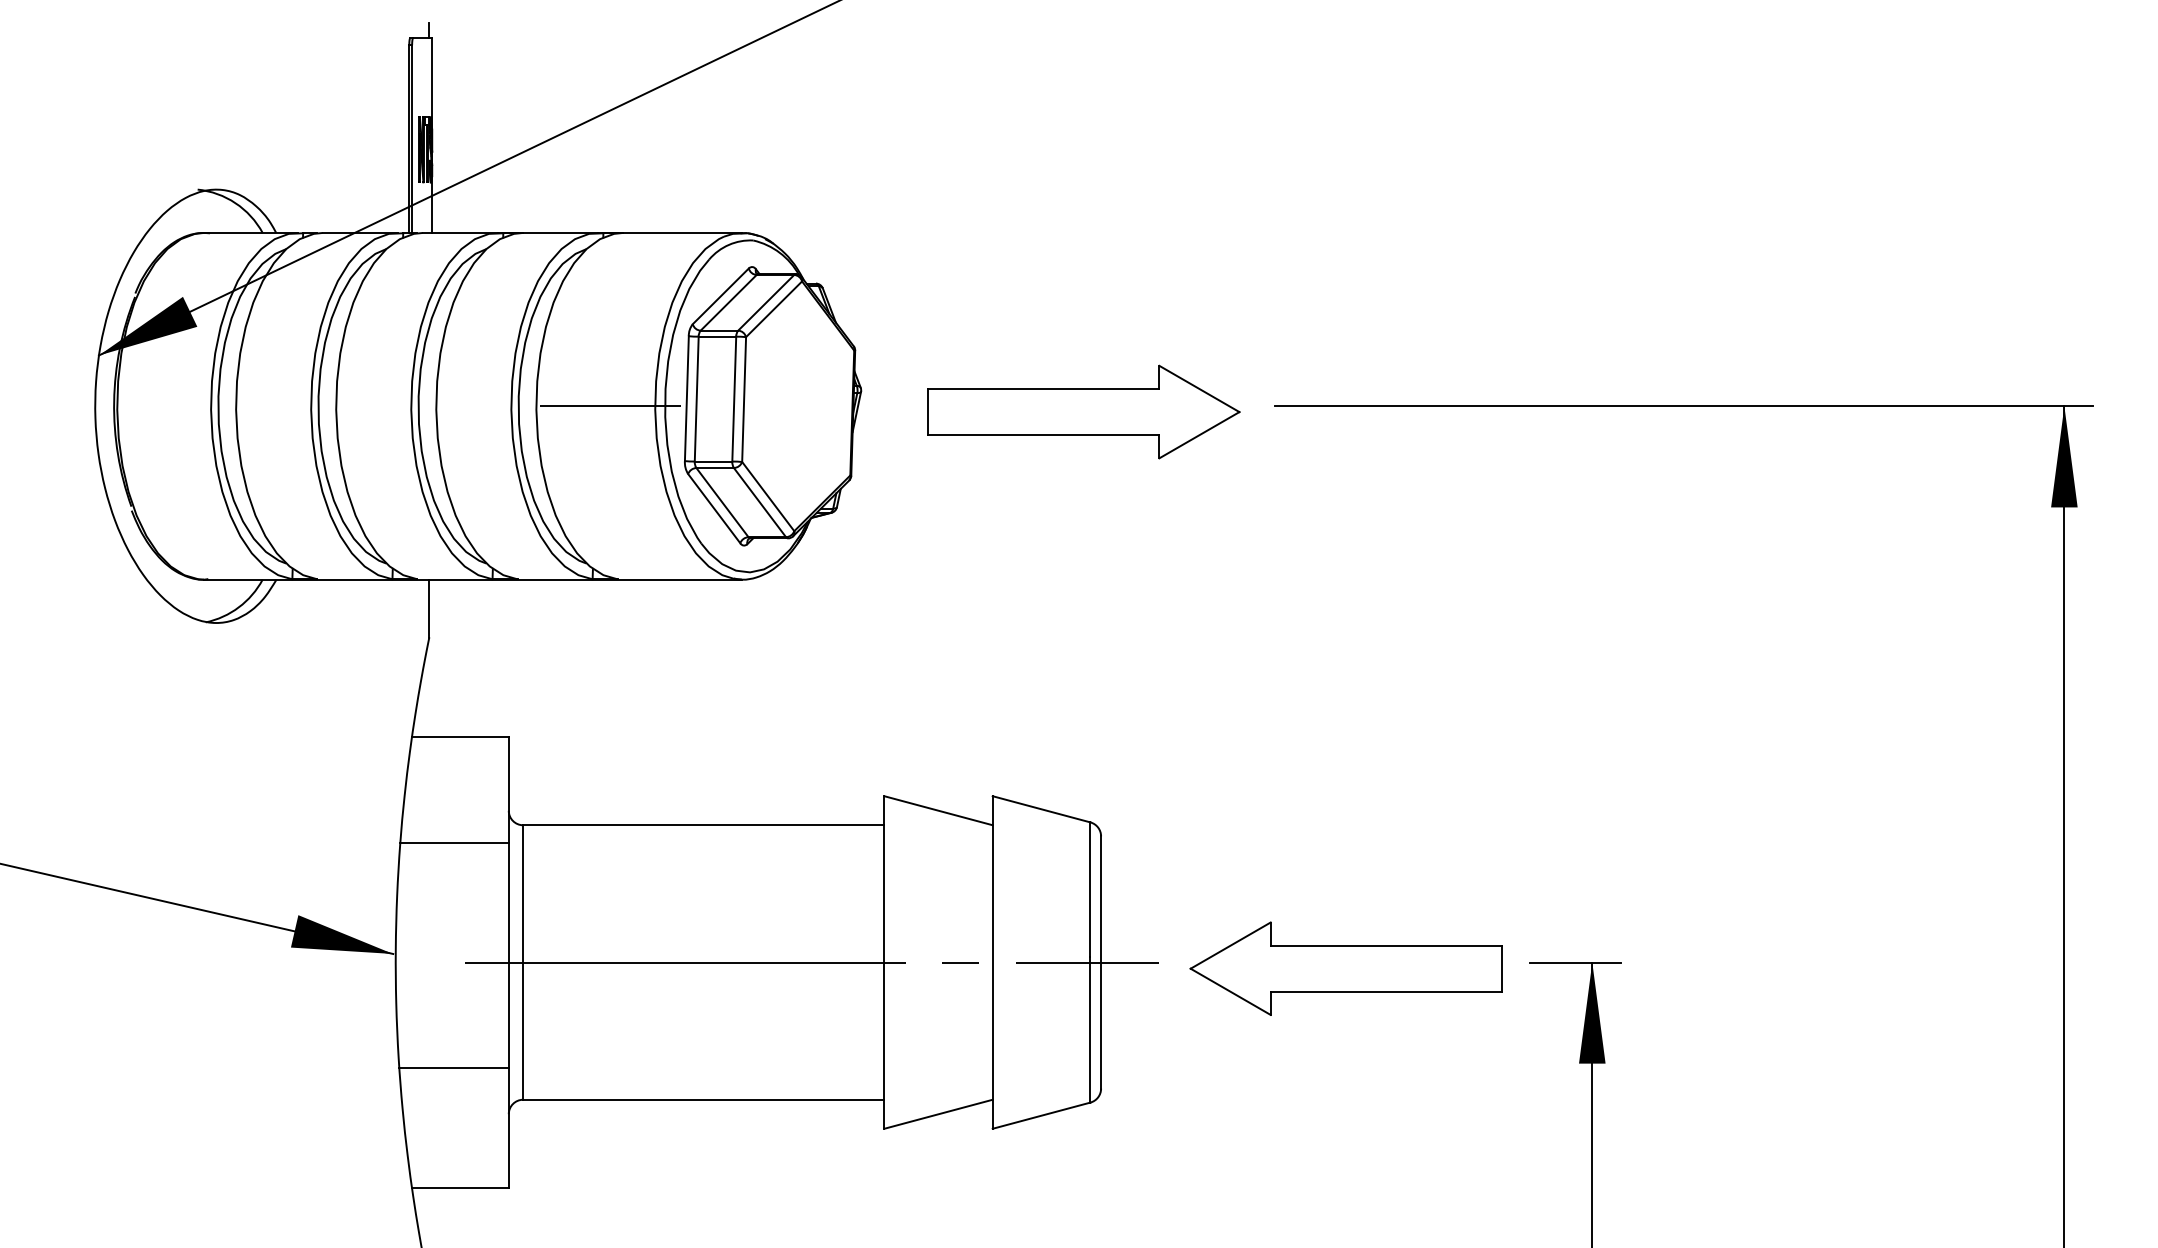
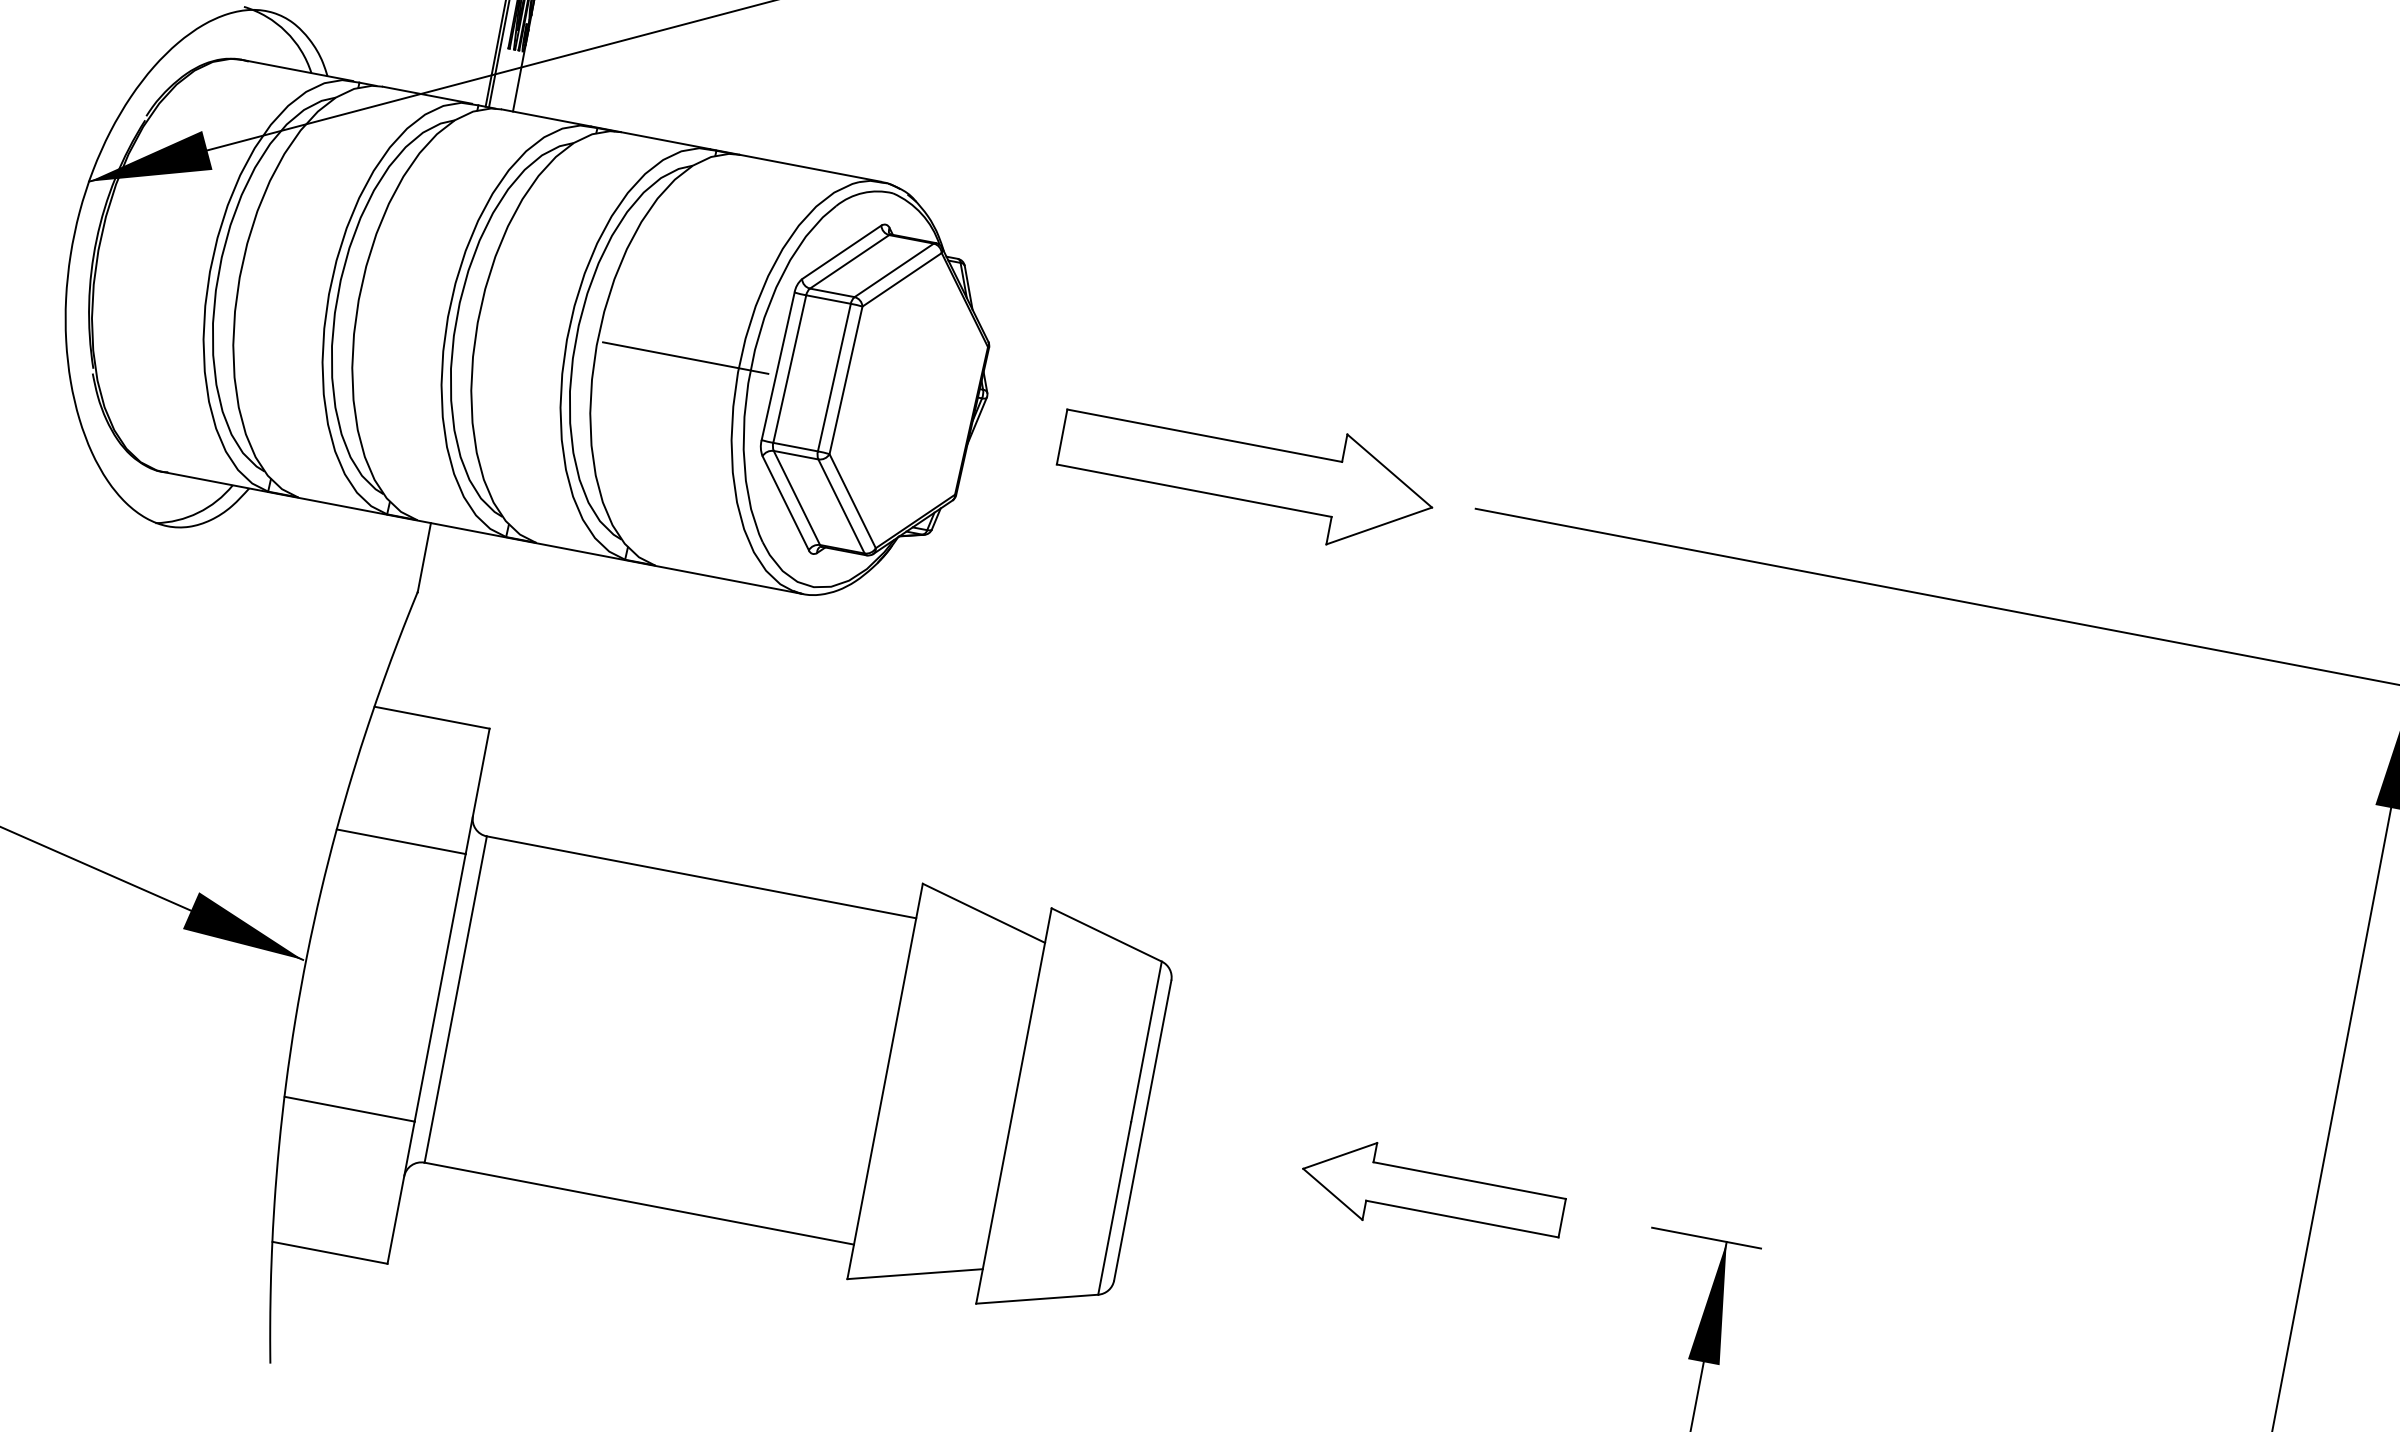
line: (811, 962) -> (798, 1064), removed
part: (1345, 968) -> (1431, 1193), size x0.7

